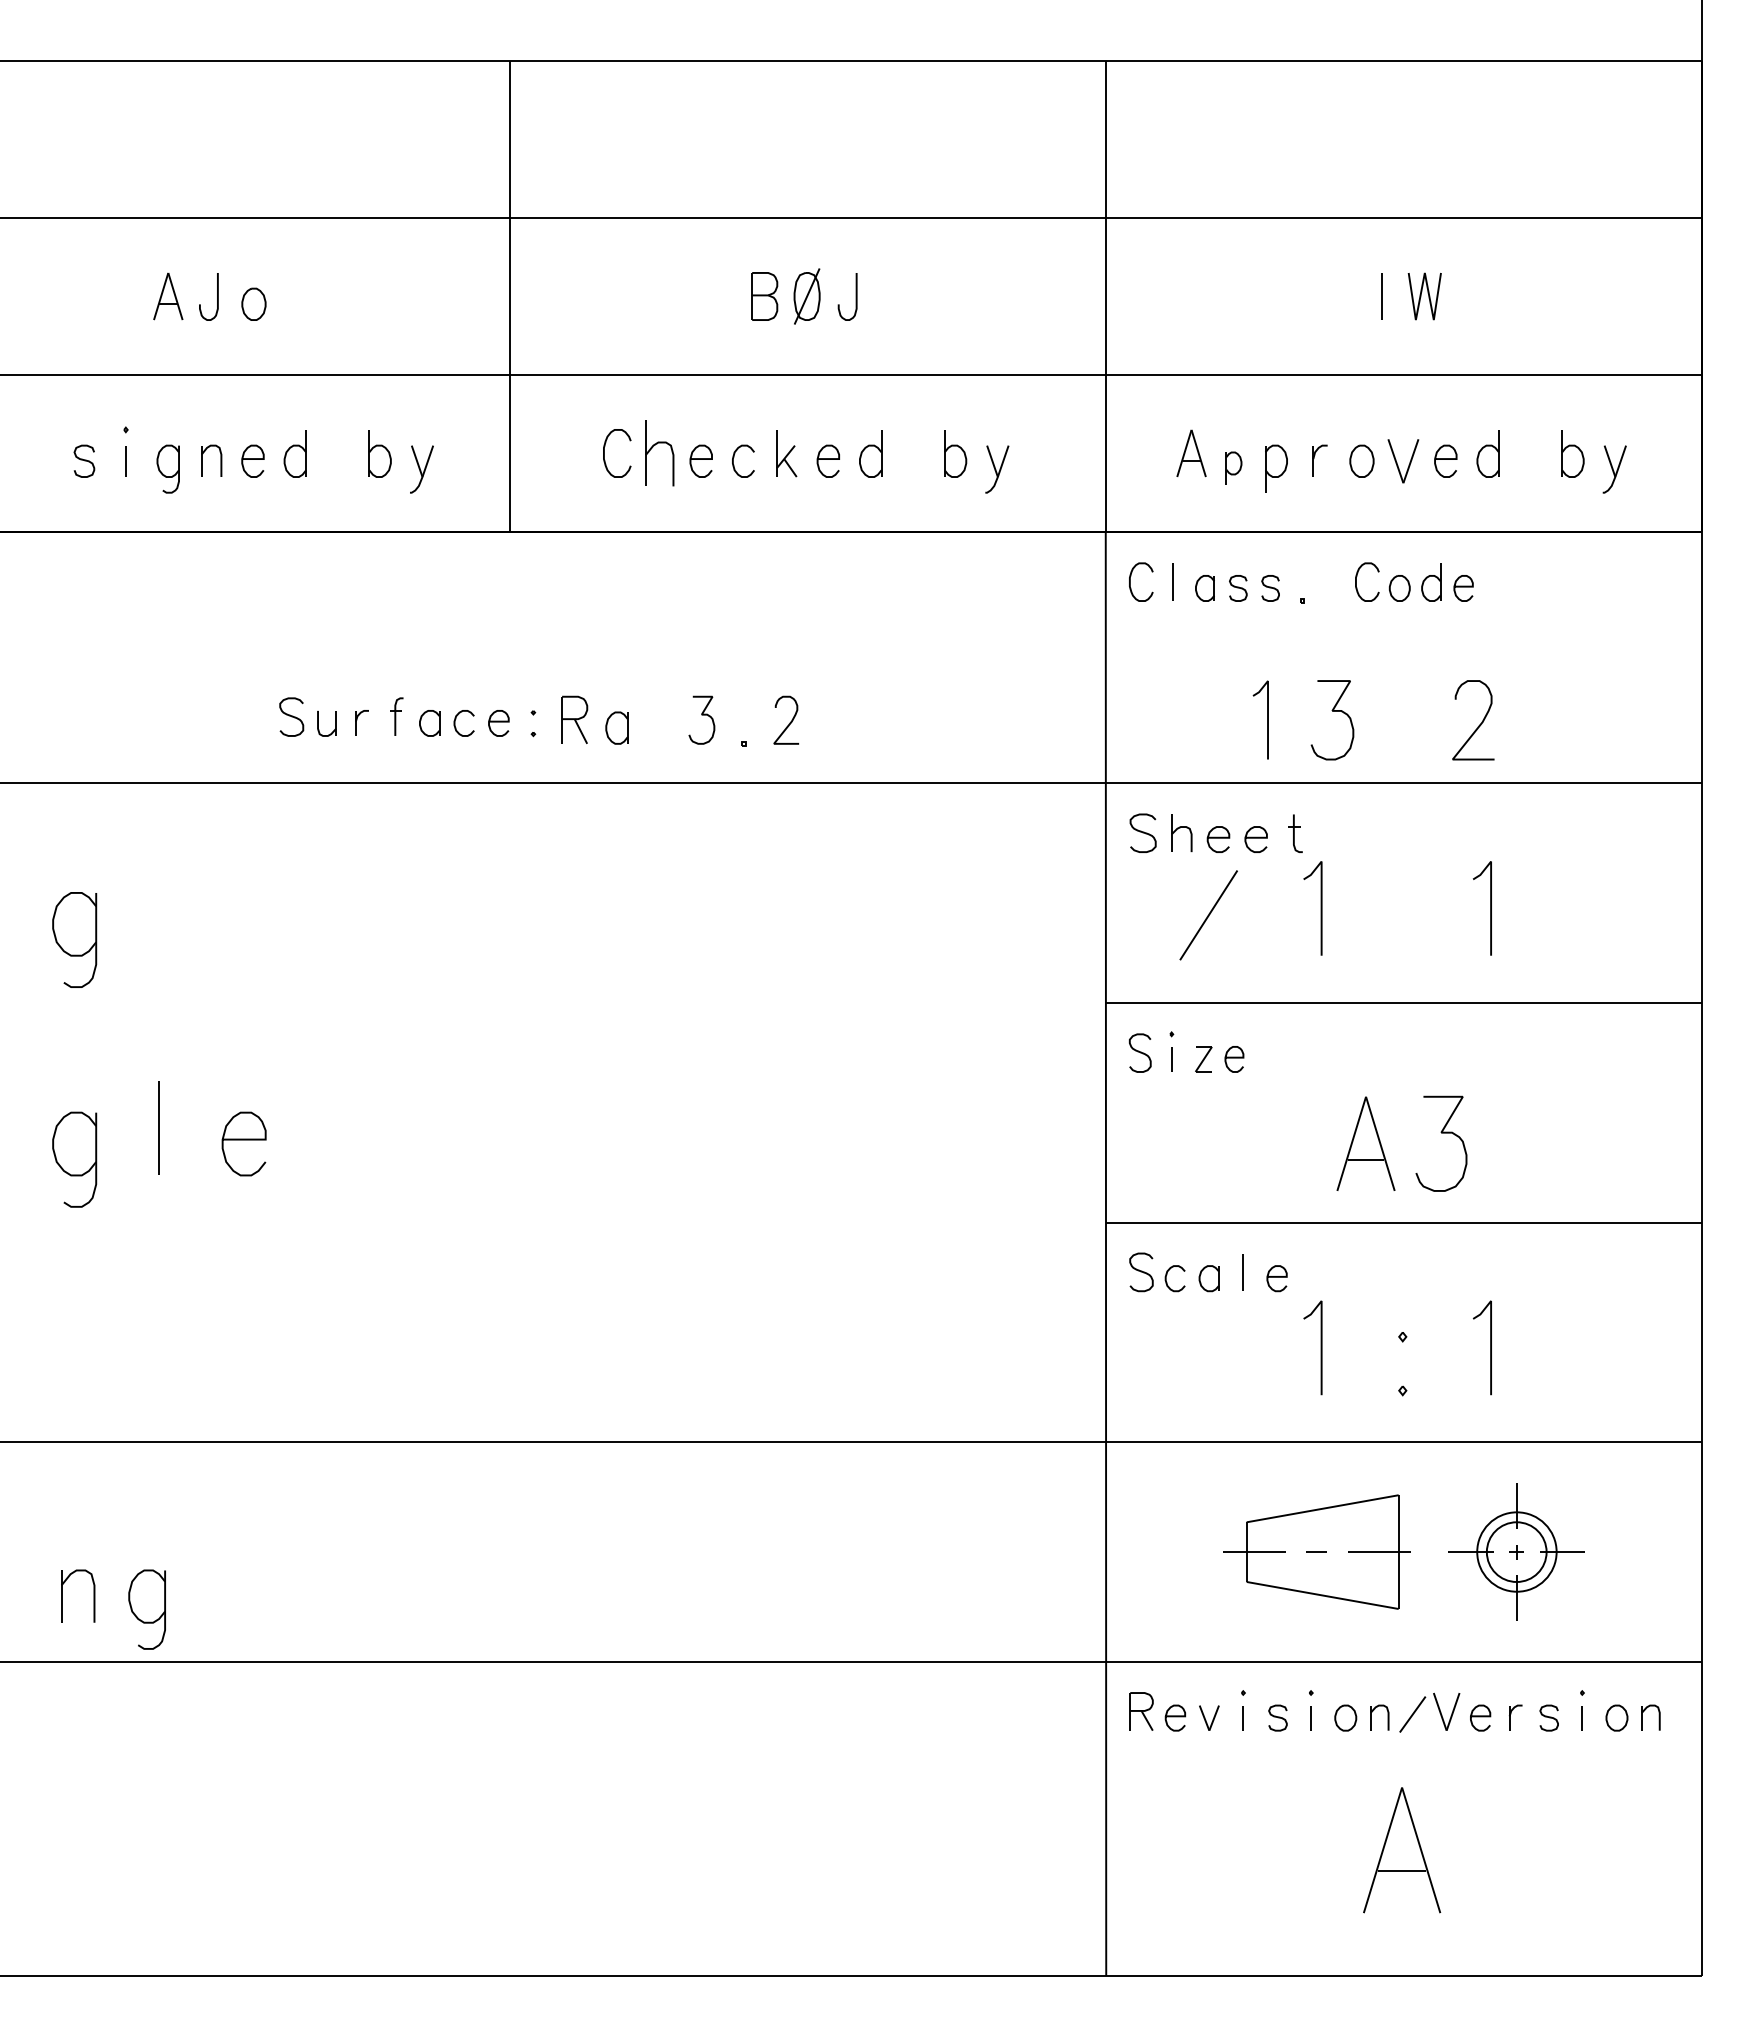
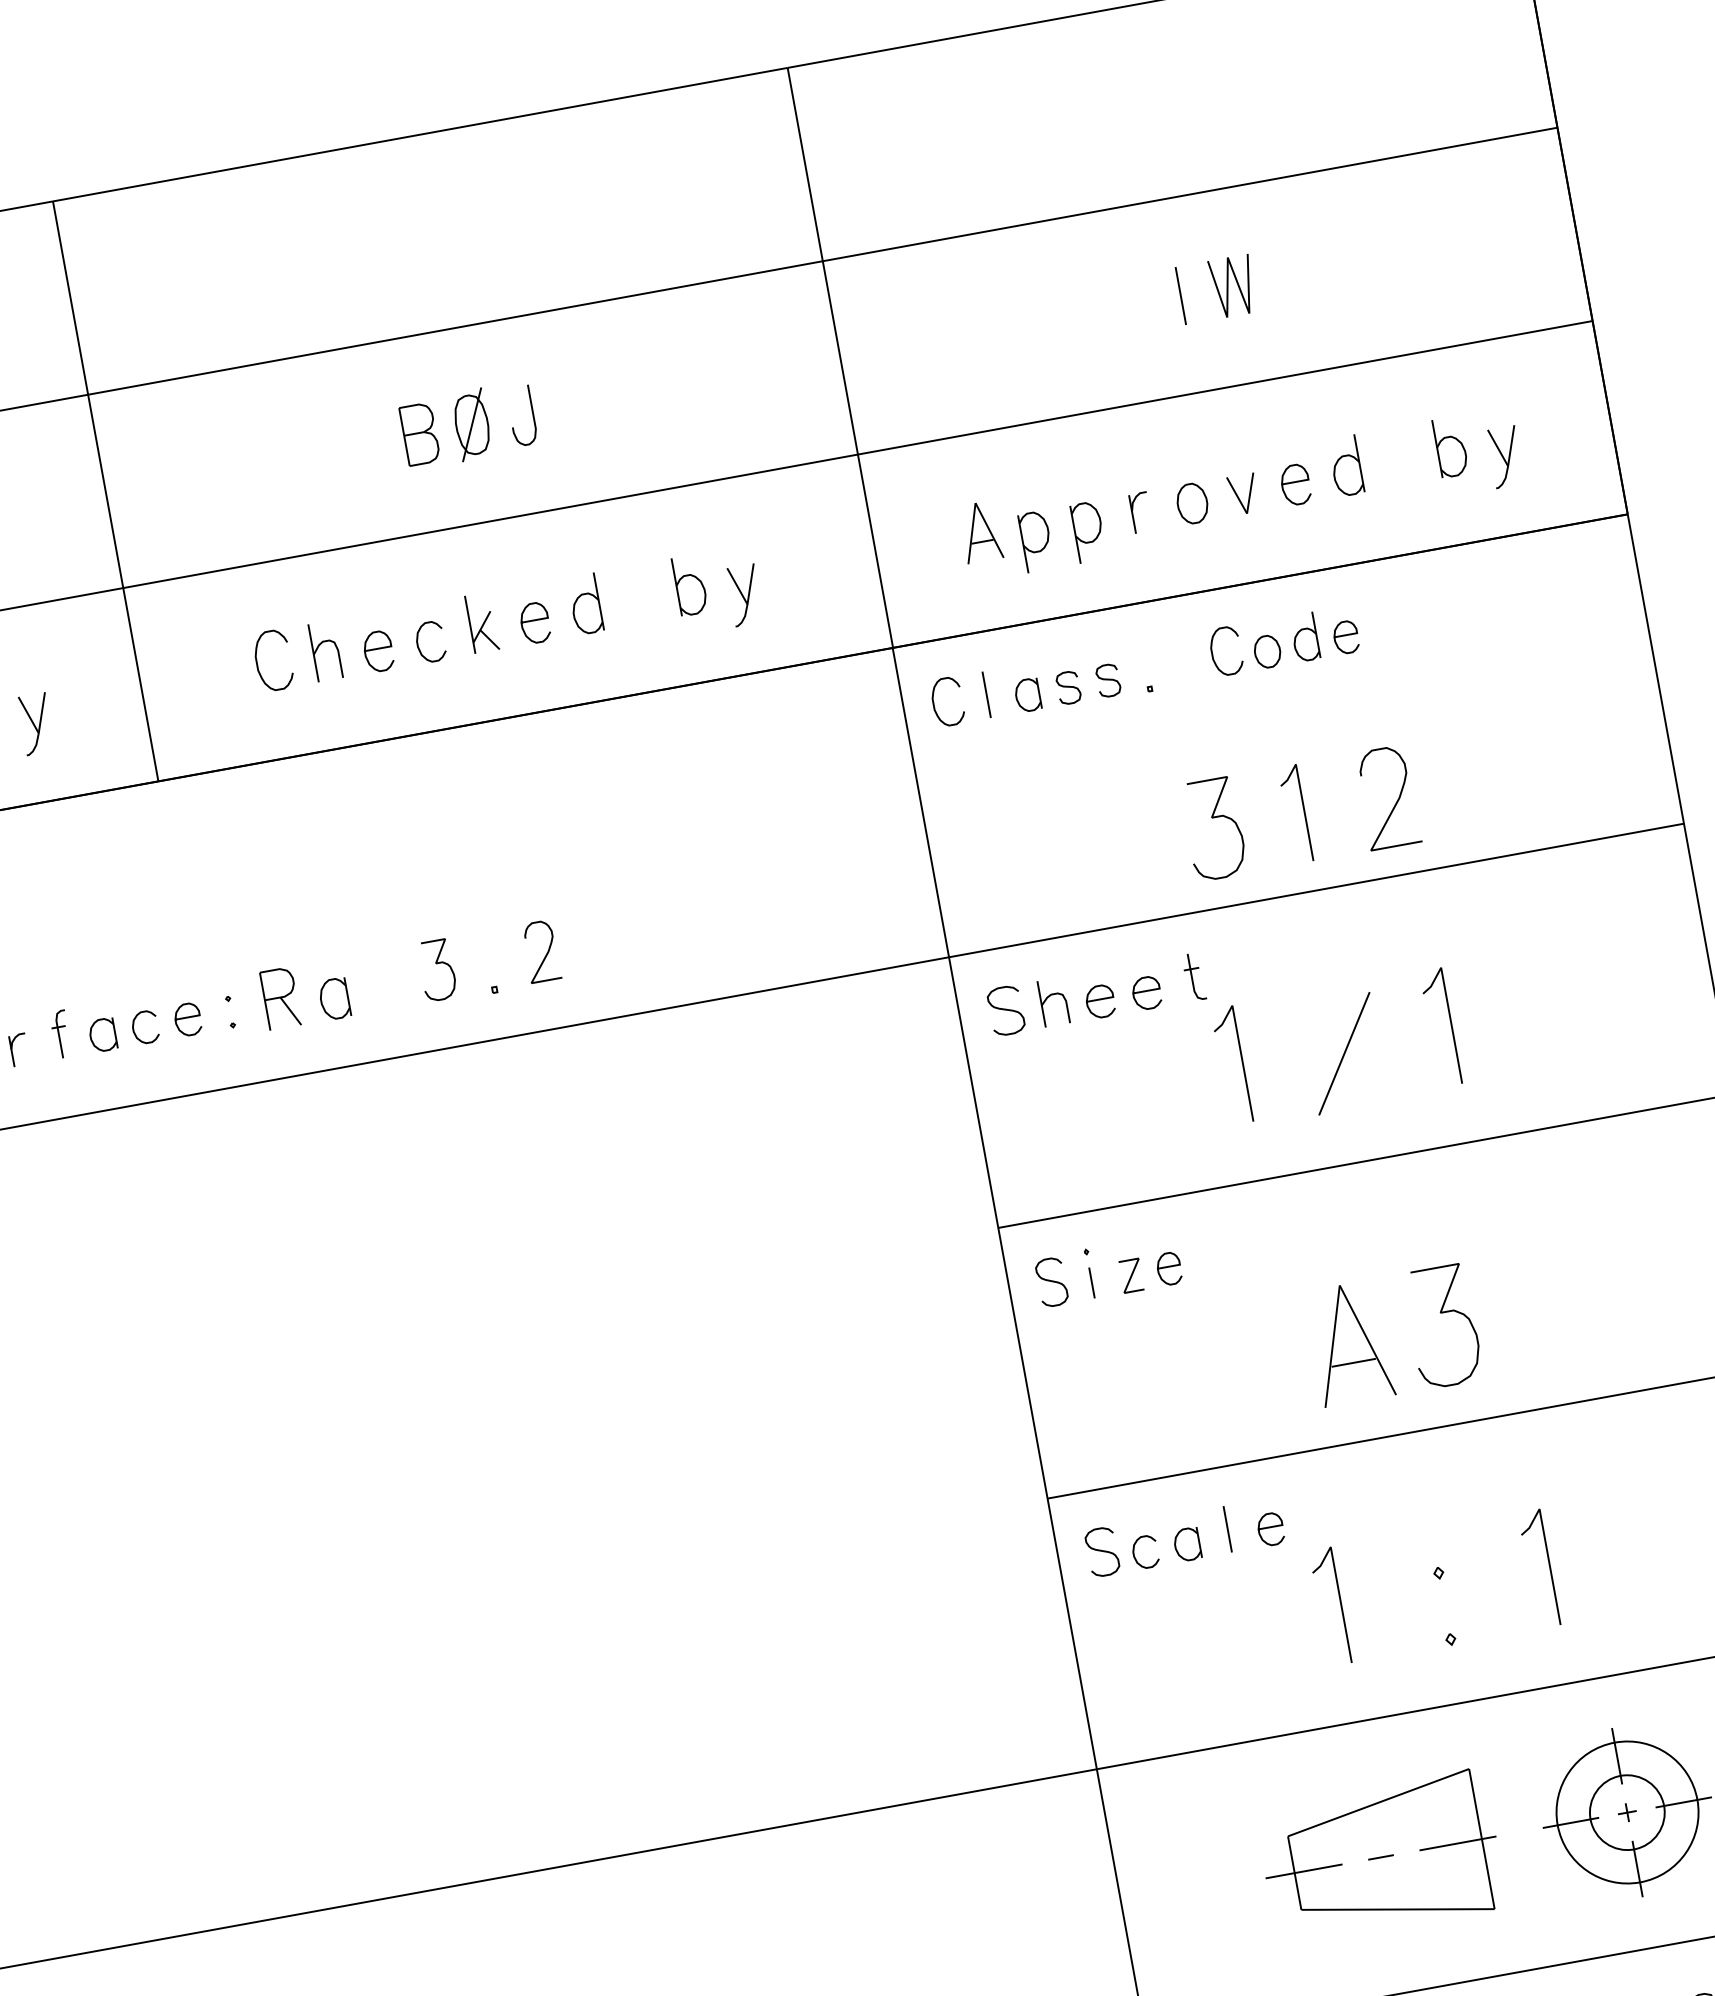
part: (659, 453) -> (325, 651), size x0.71
part: (1403, 461) -> (1243, 494), size x0.71
part: (1233, 468) -> (1035, 541), size x1.43
line: (1267, 719) -> (1303, 811), moved
line: (1208, 915) -> (1344, 1054), moved
circle: (1516, 1551) -> (1626, 1811), size x1.43

